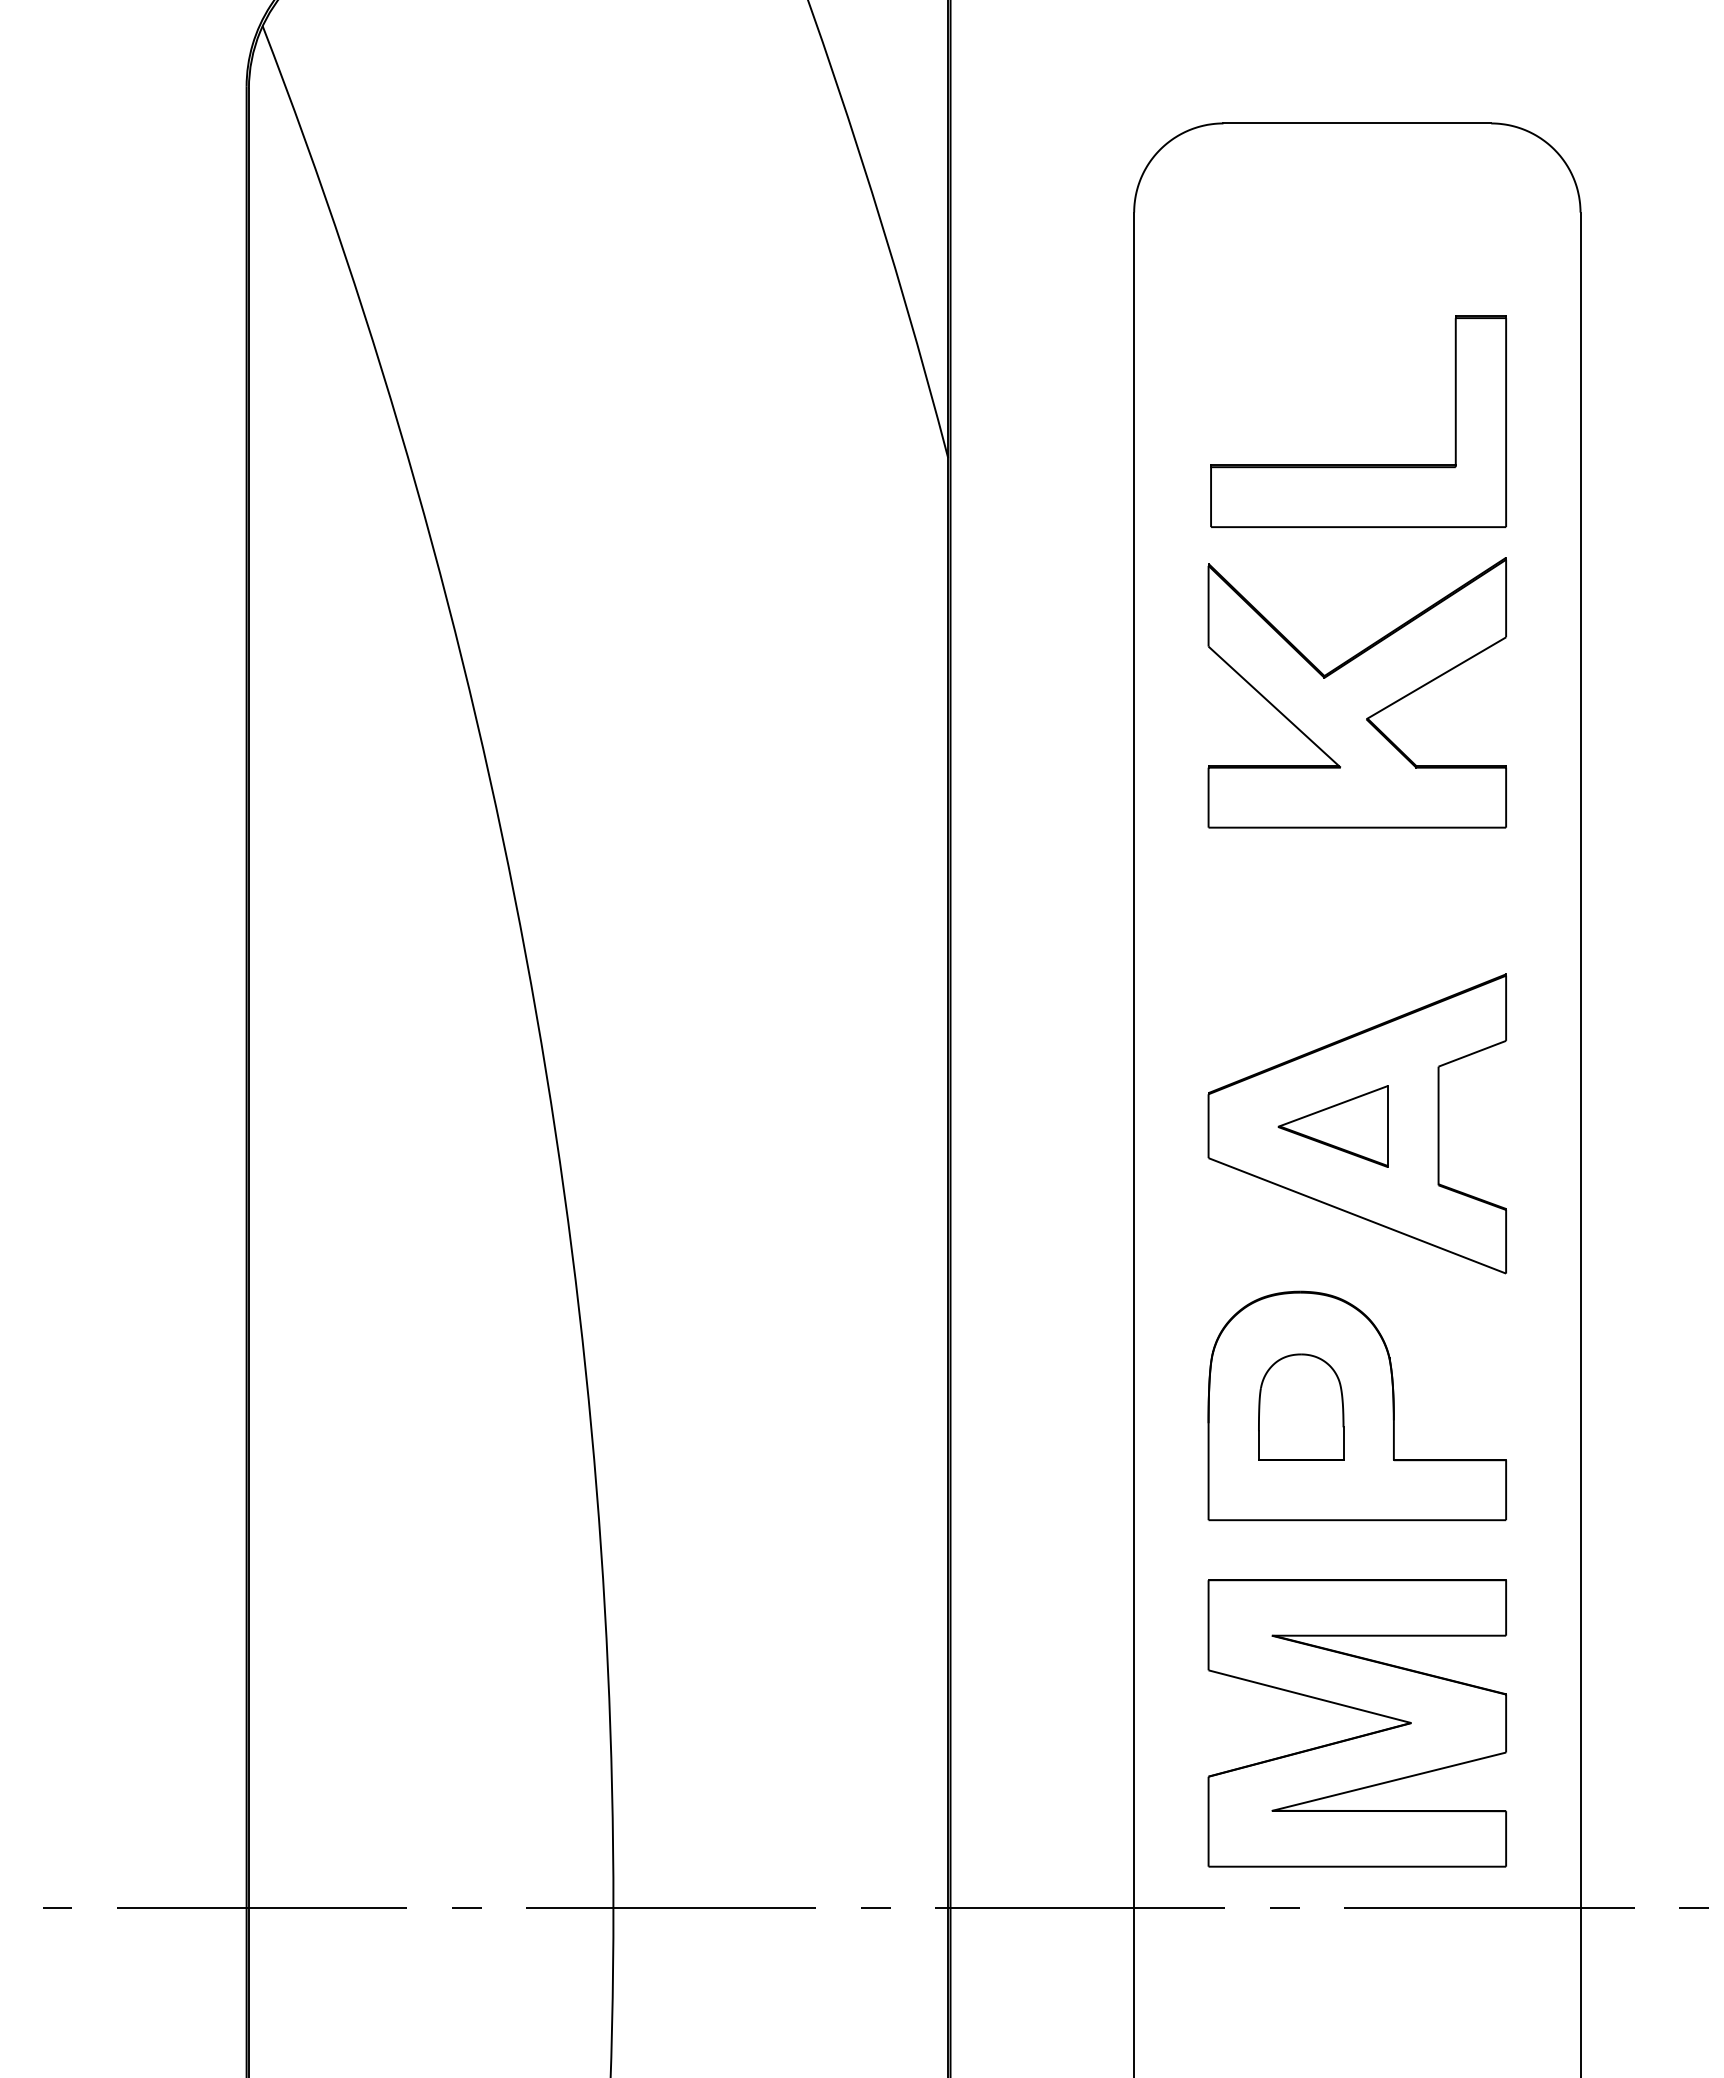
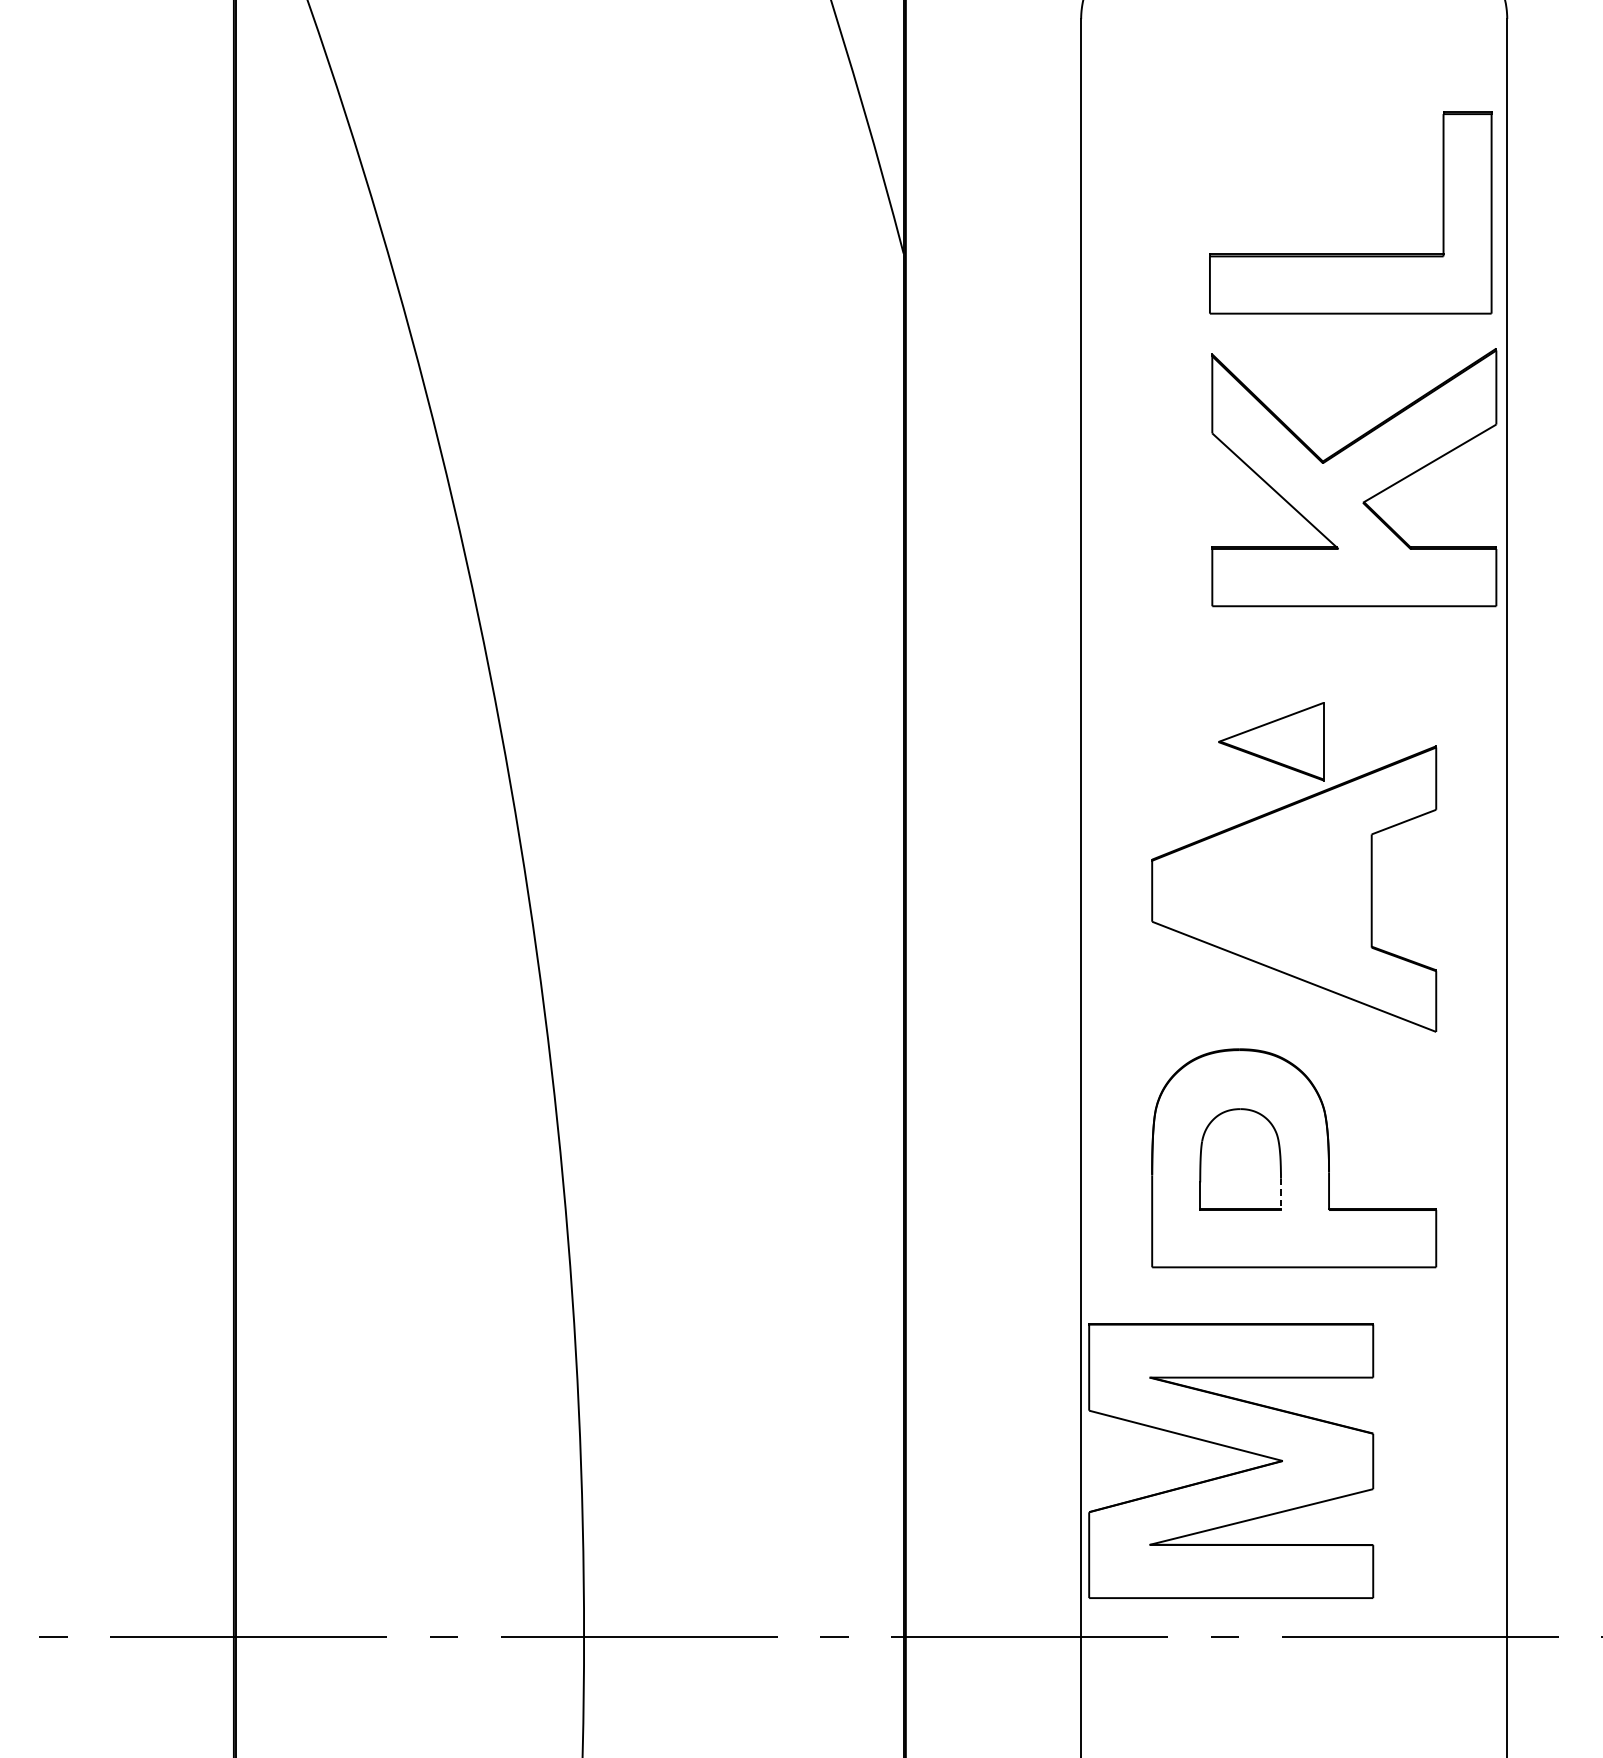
part: (1358, 464) -> (1350, 253), moved
part: (1356, 692) -> (1353, 477), moved
part: (1332, 1126) -> (1270, 741), moved
line: (1343, 1444) -> (1280, 1195), solid -> dashed
part: (1359, 1735) -> (1233, 1472), moved

